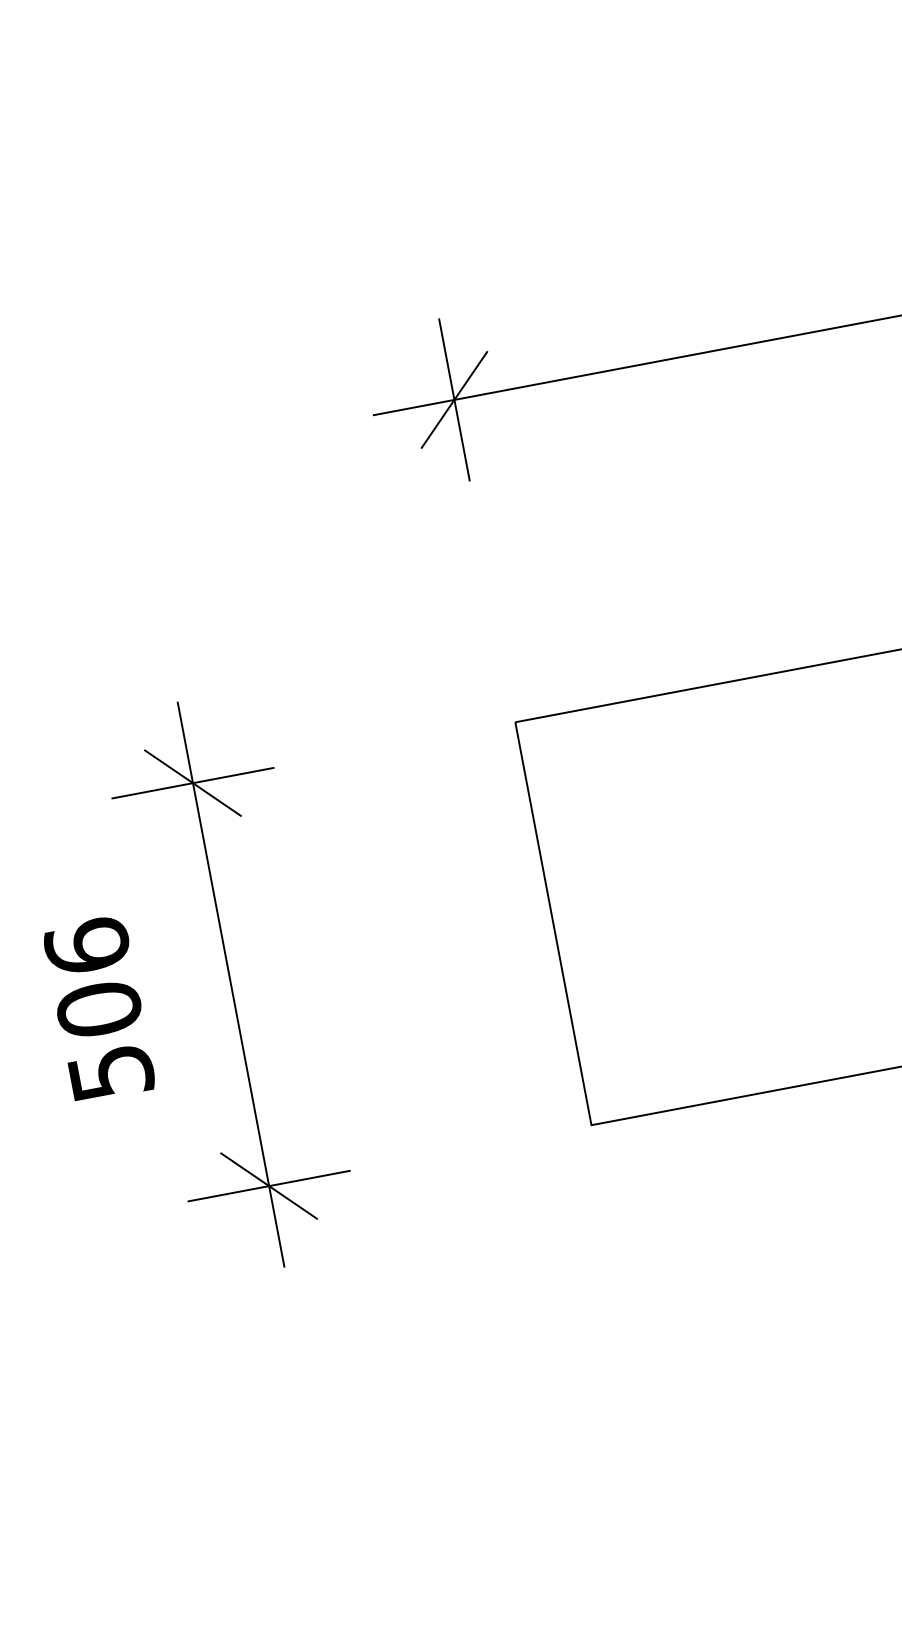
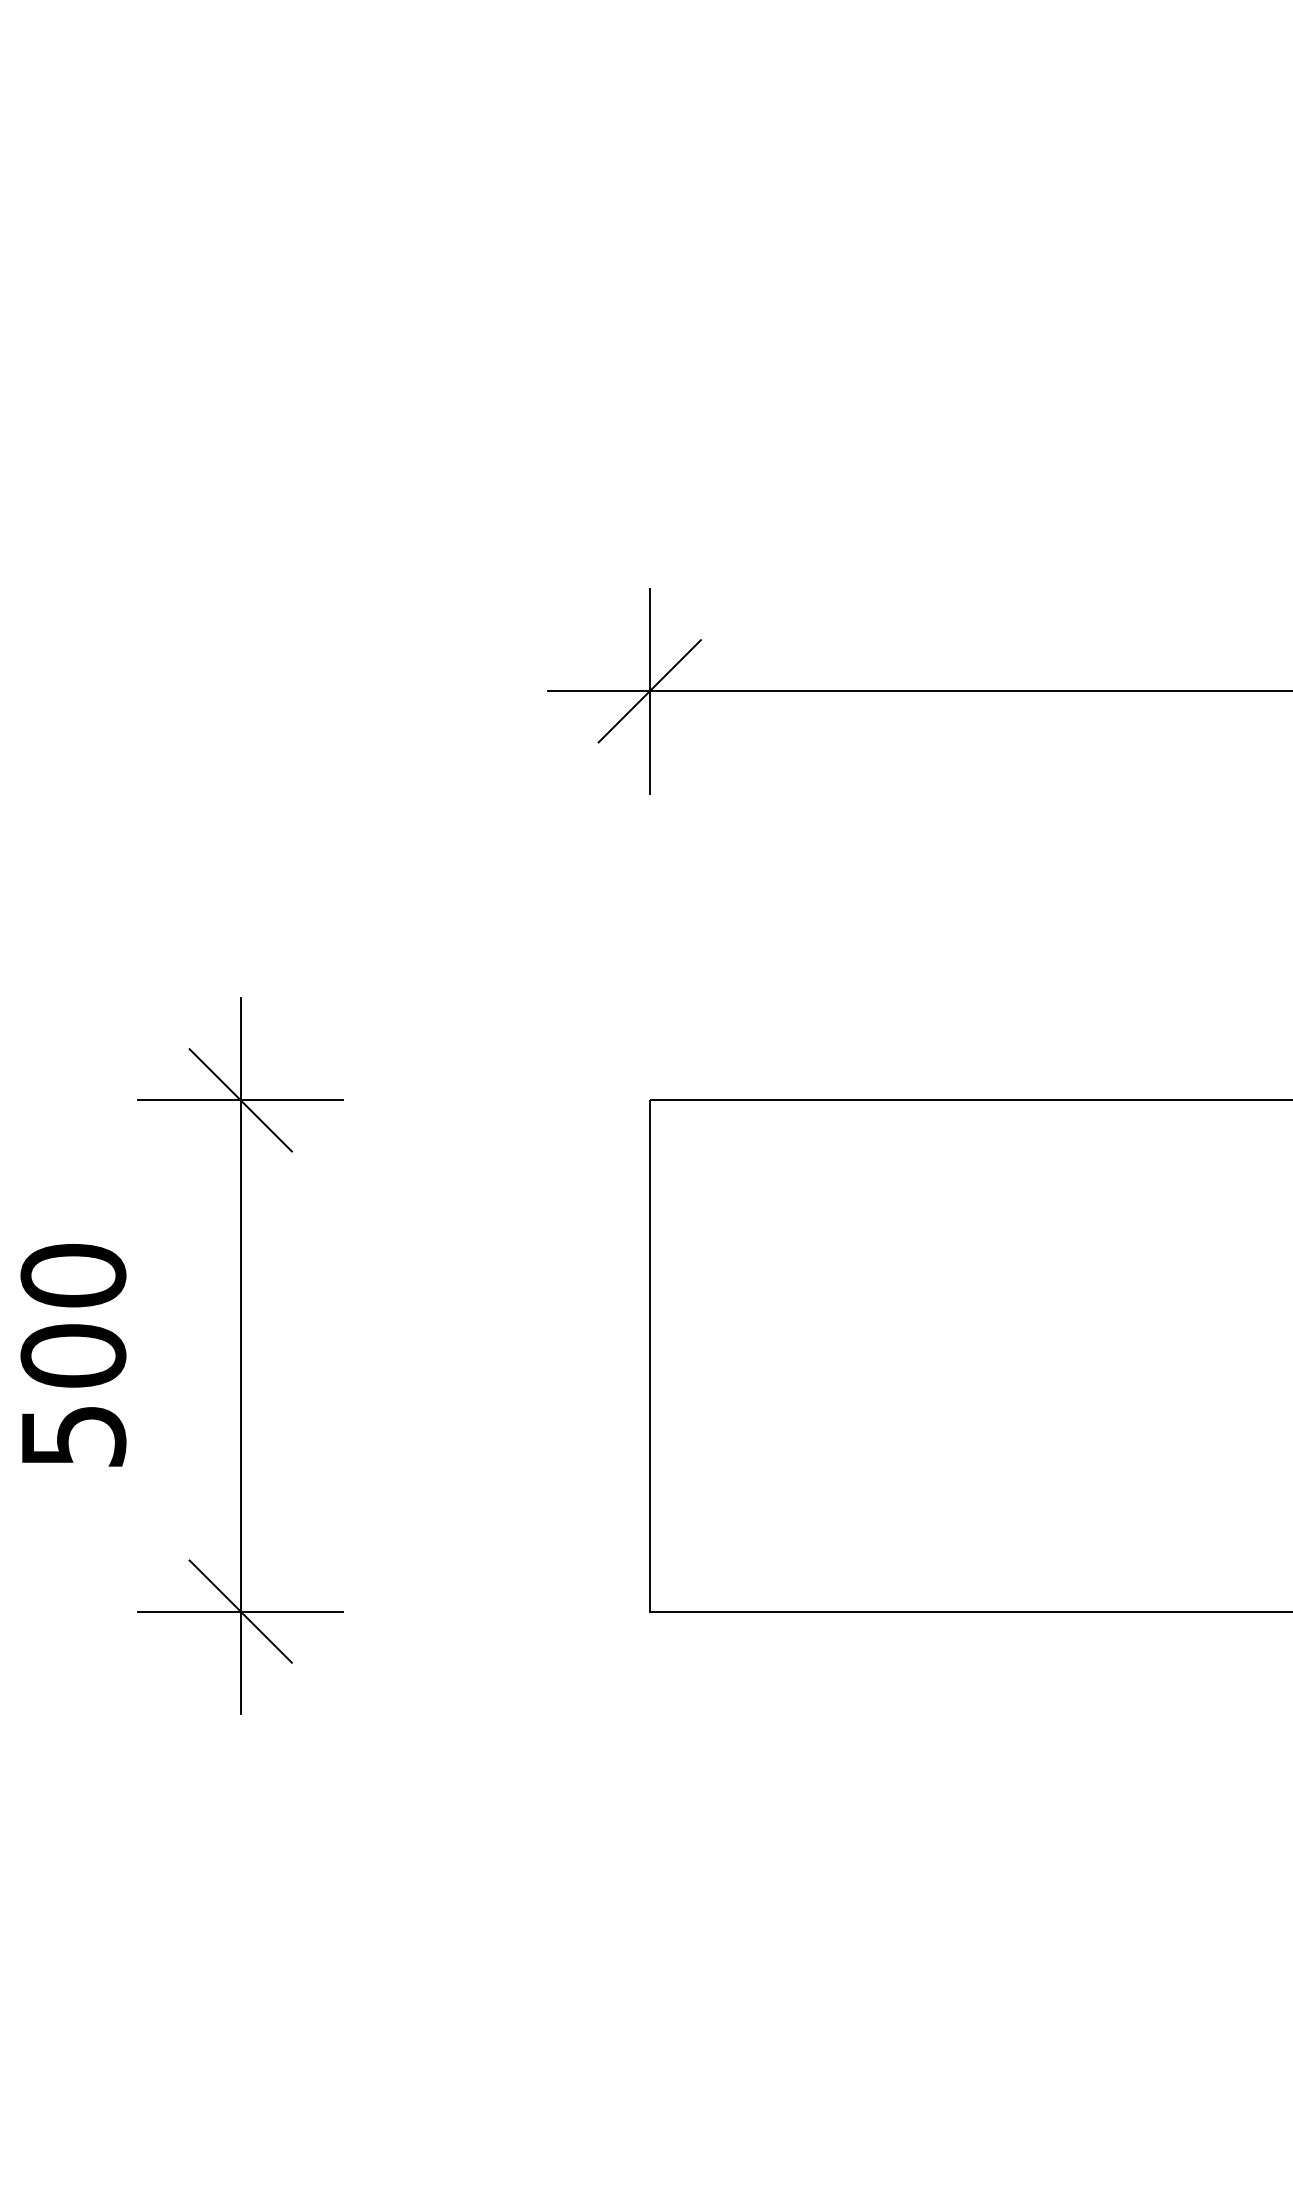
text: (87, 946) -> (73, 1275), 506 -> 500

